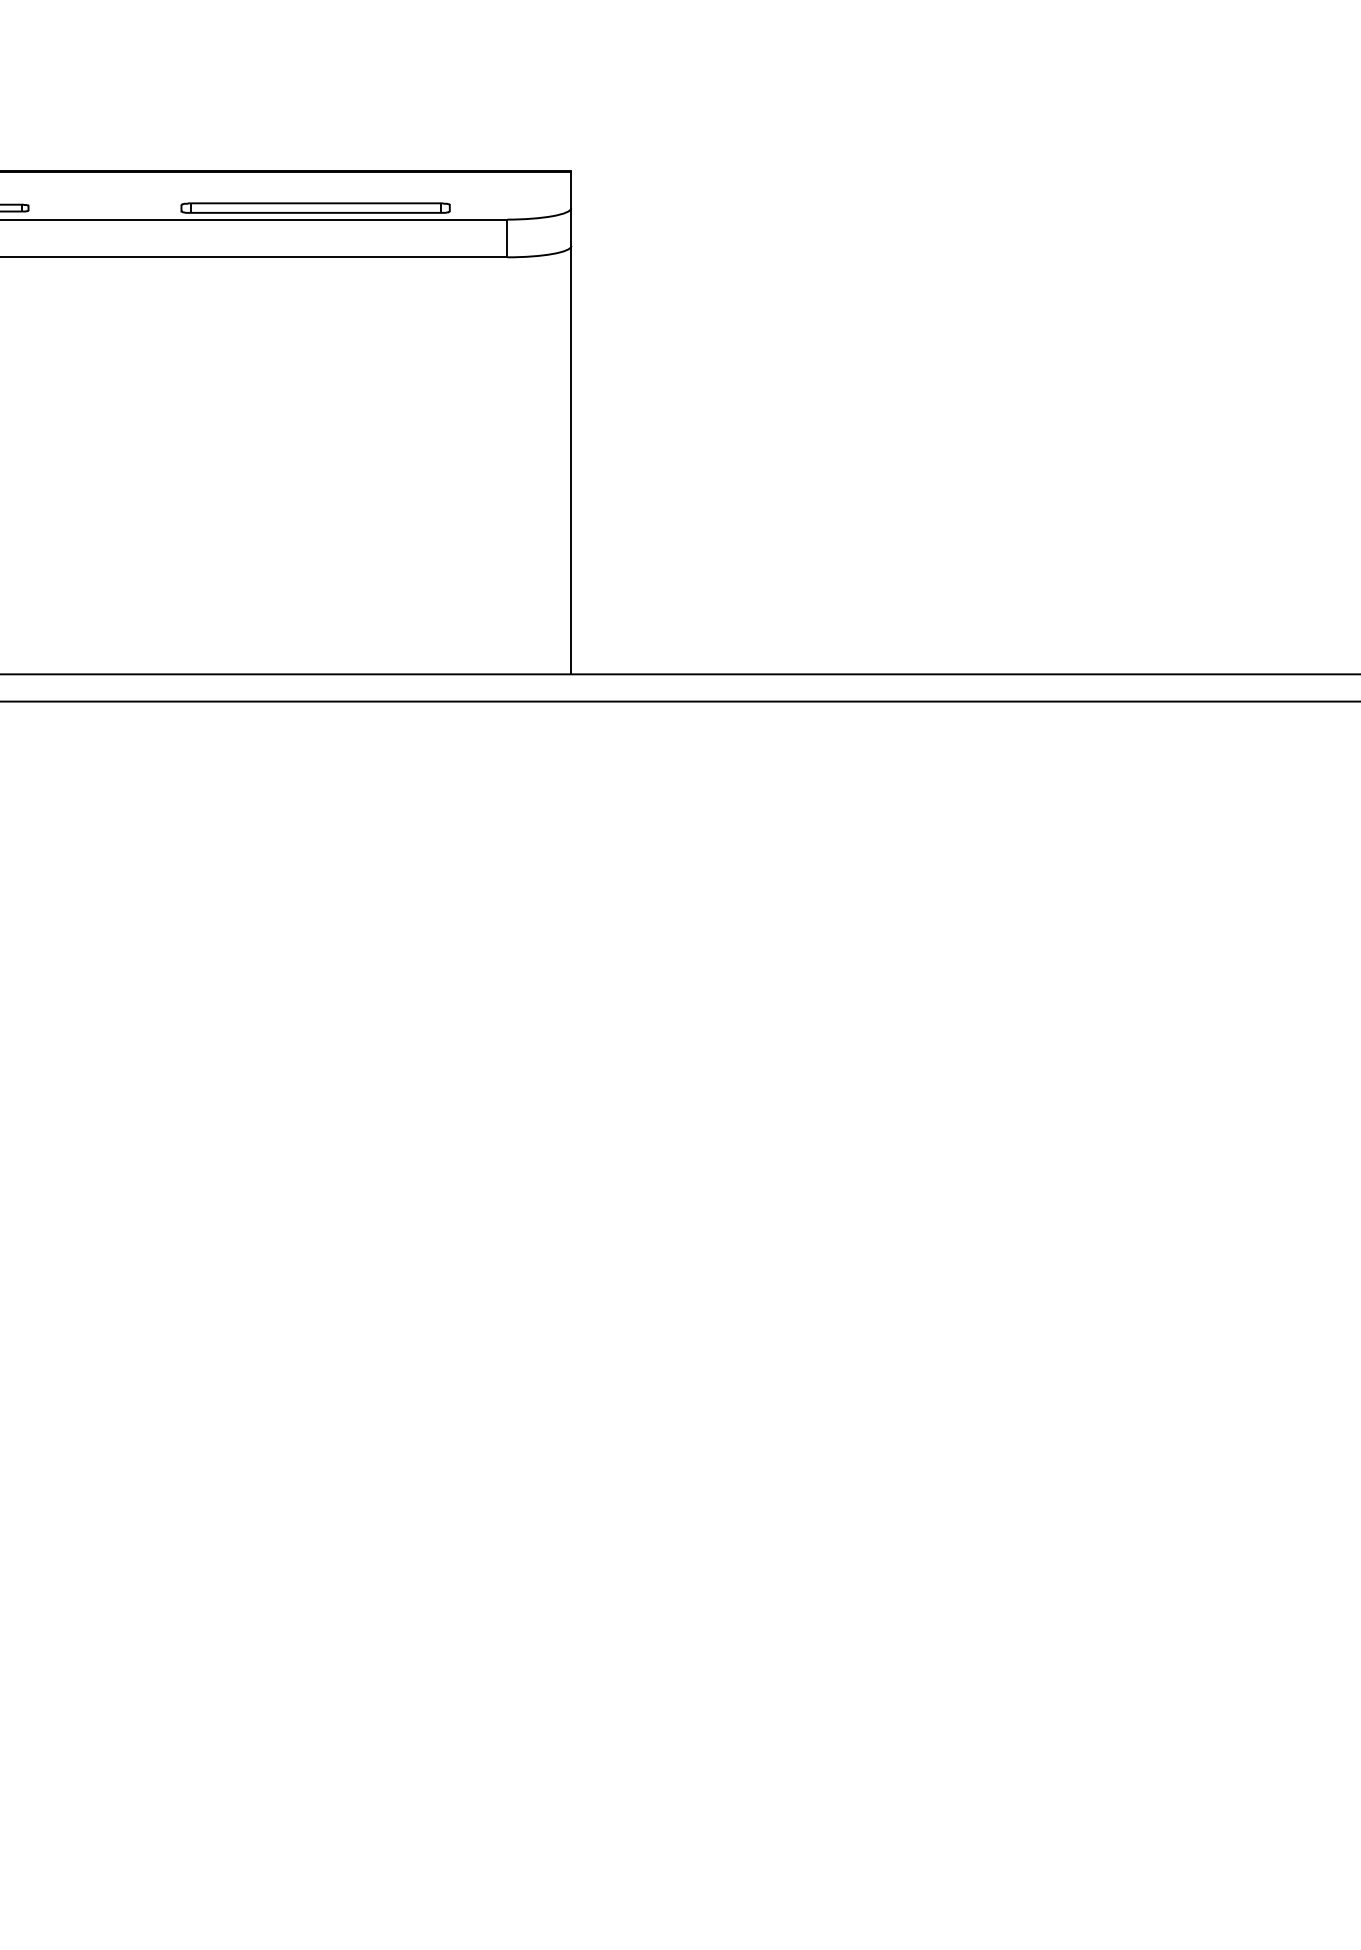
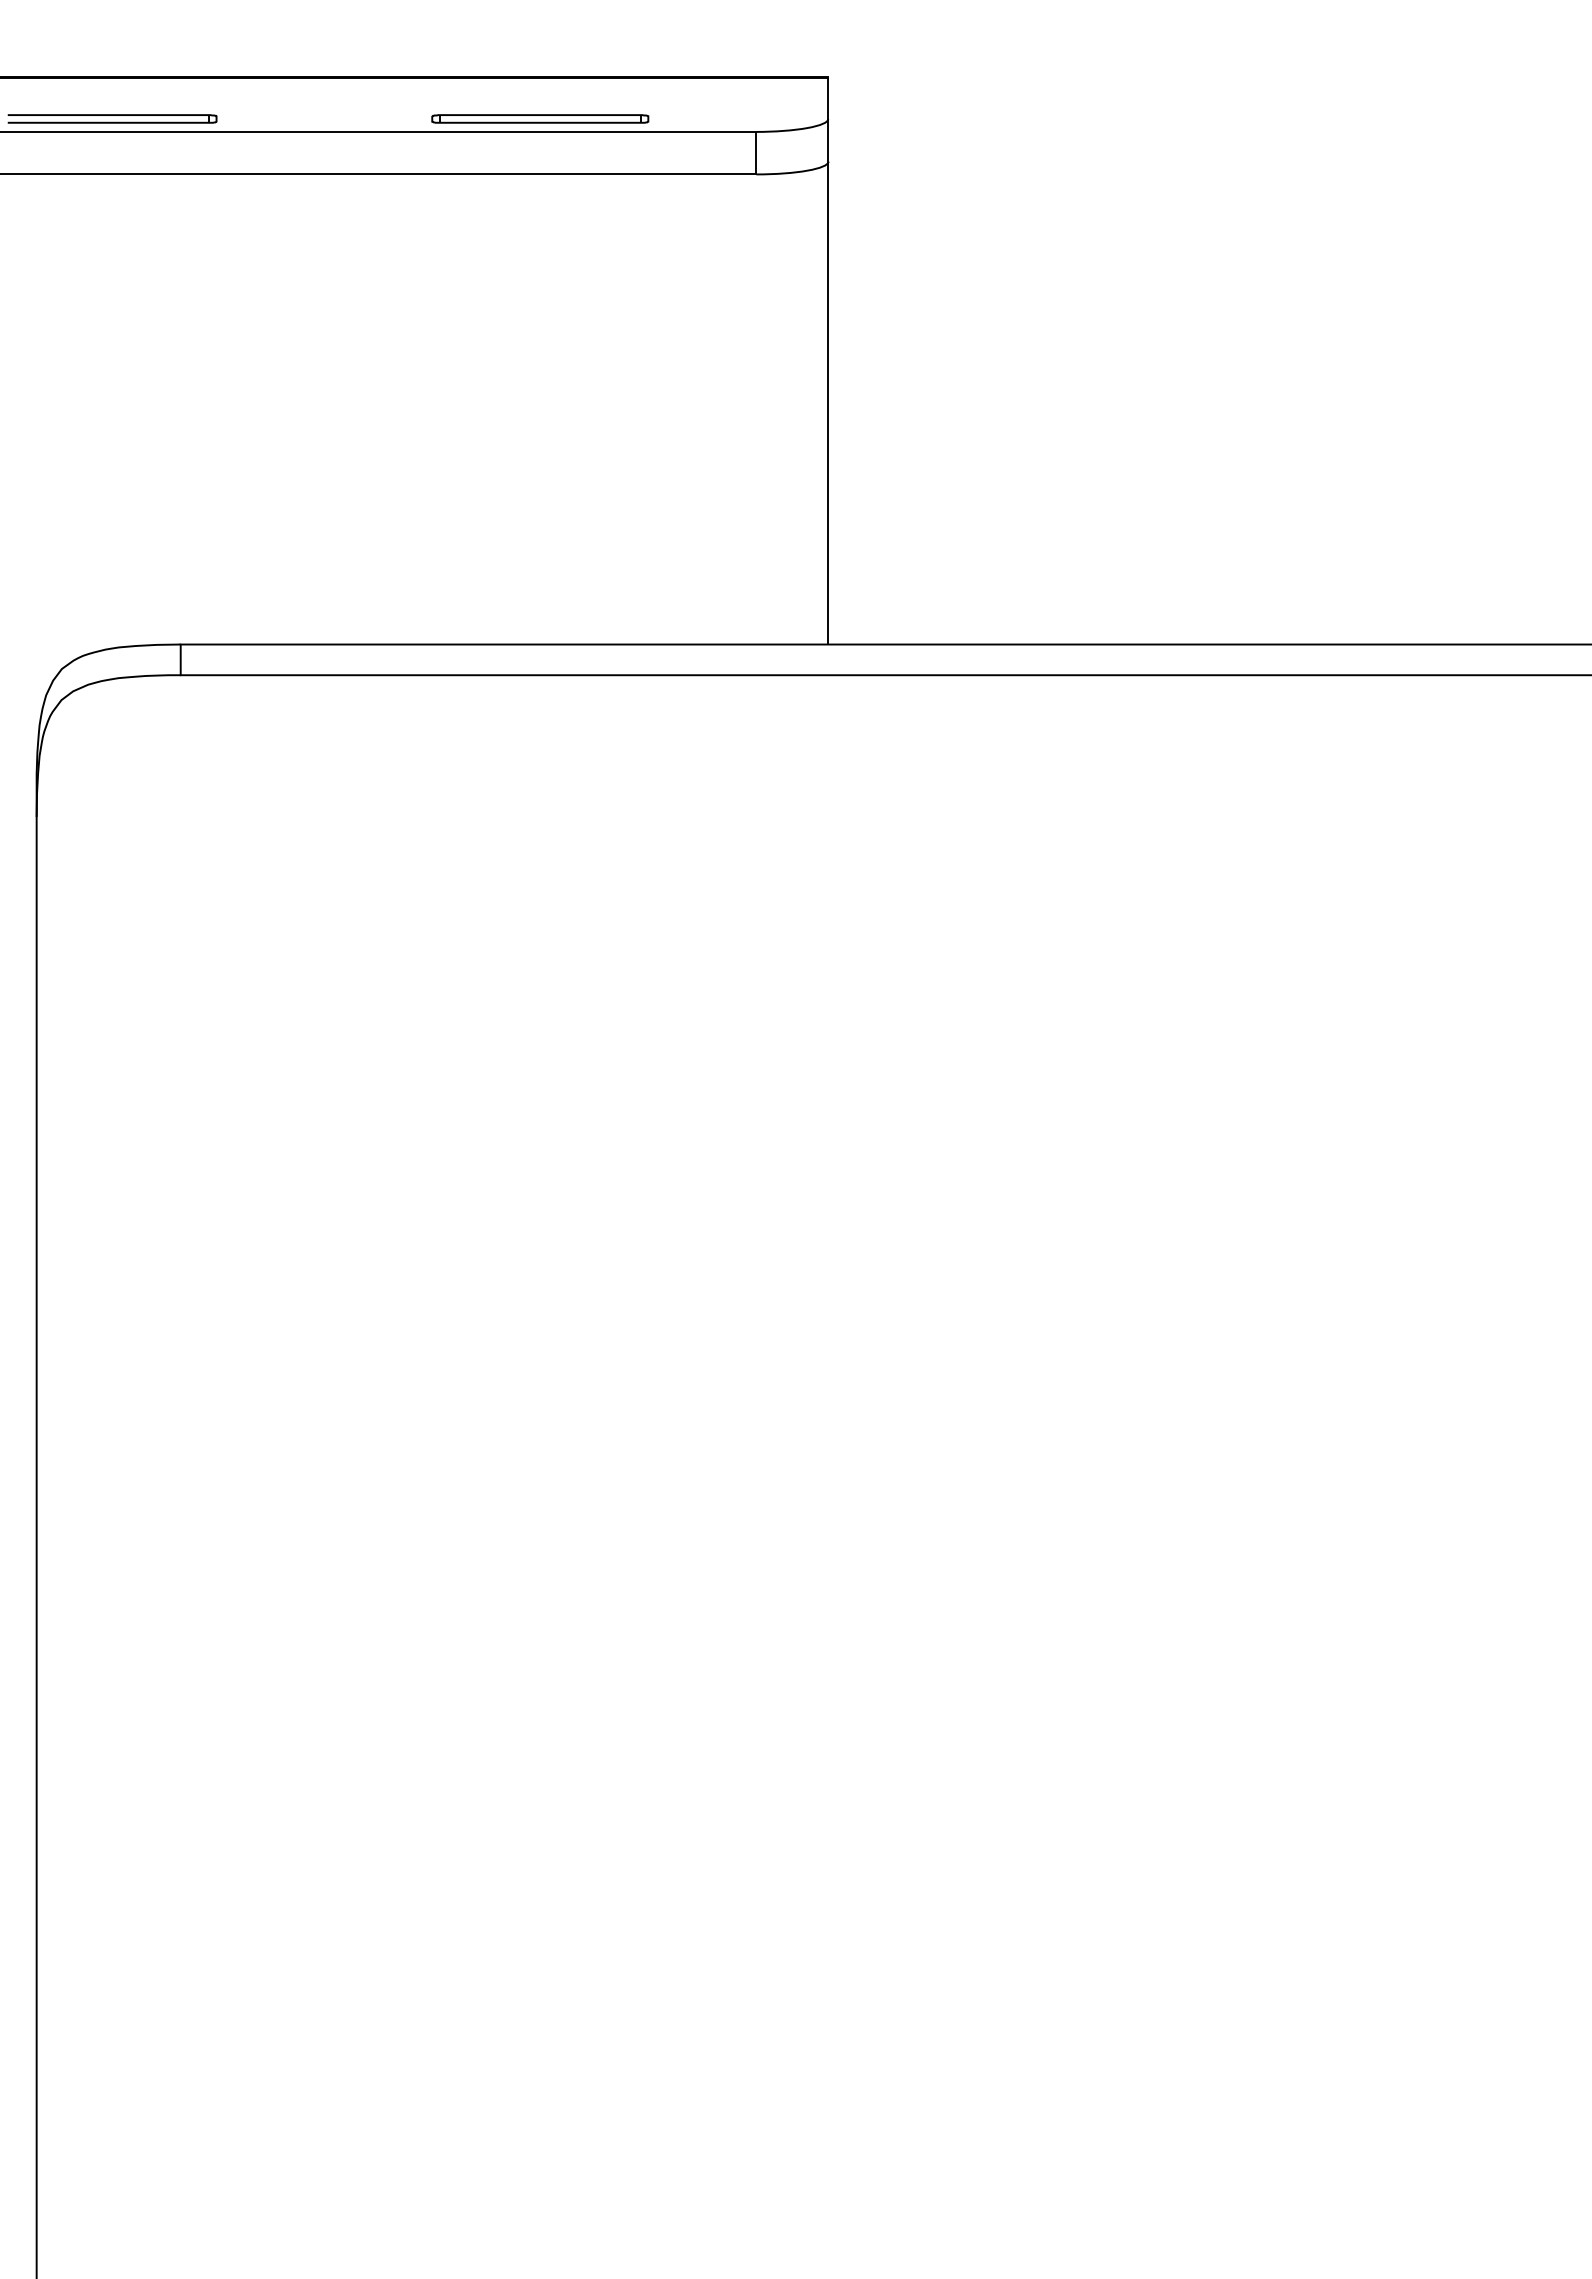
part: (315, 207) -> (540, 118), size x0.71

